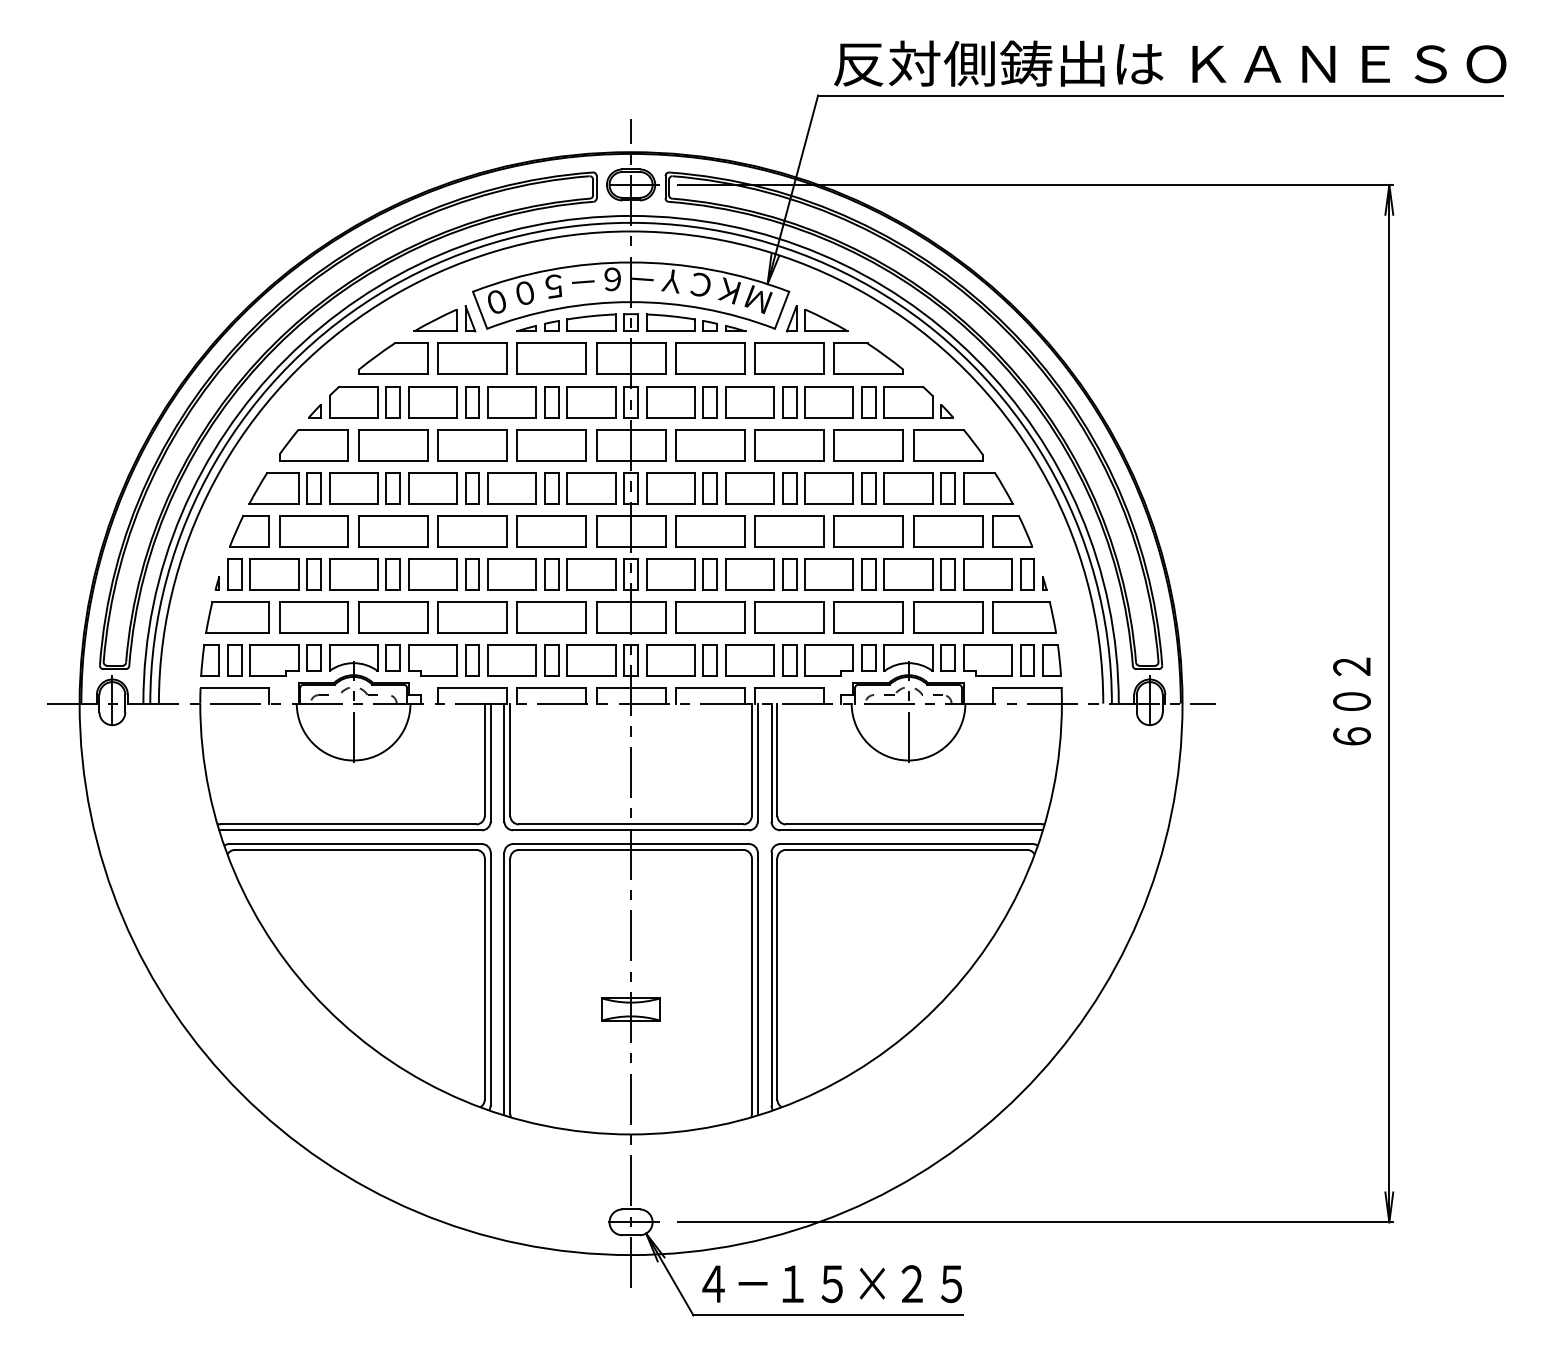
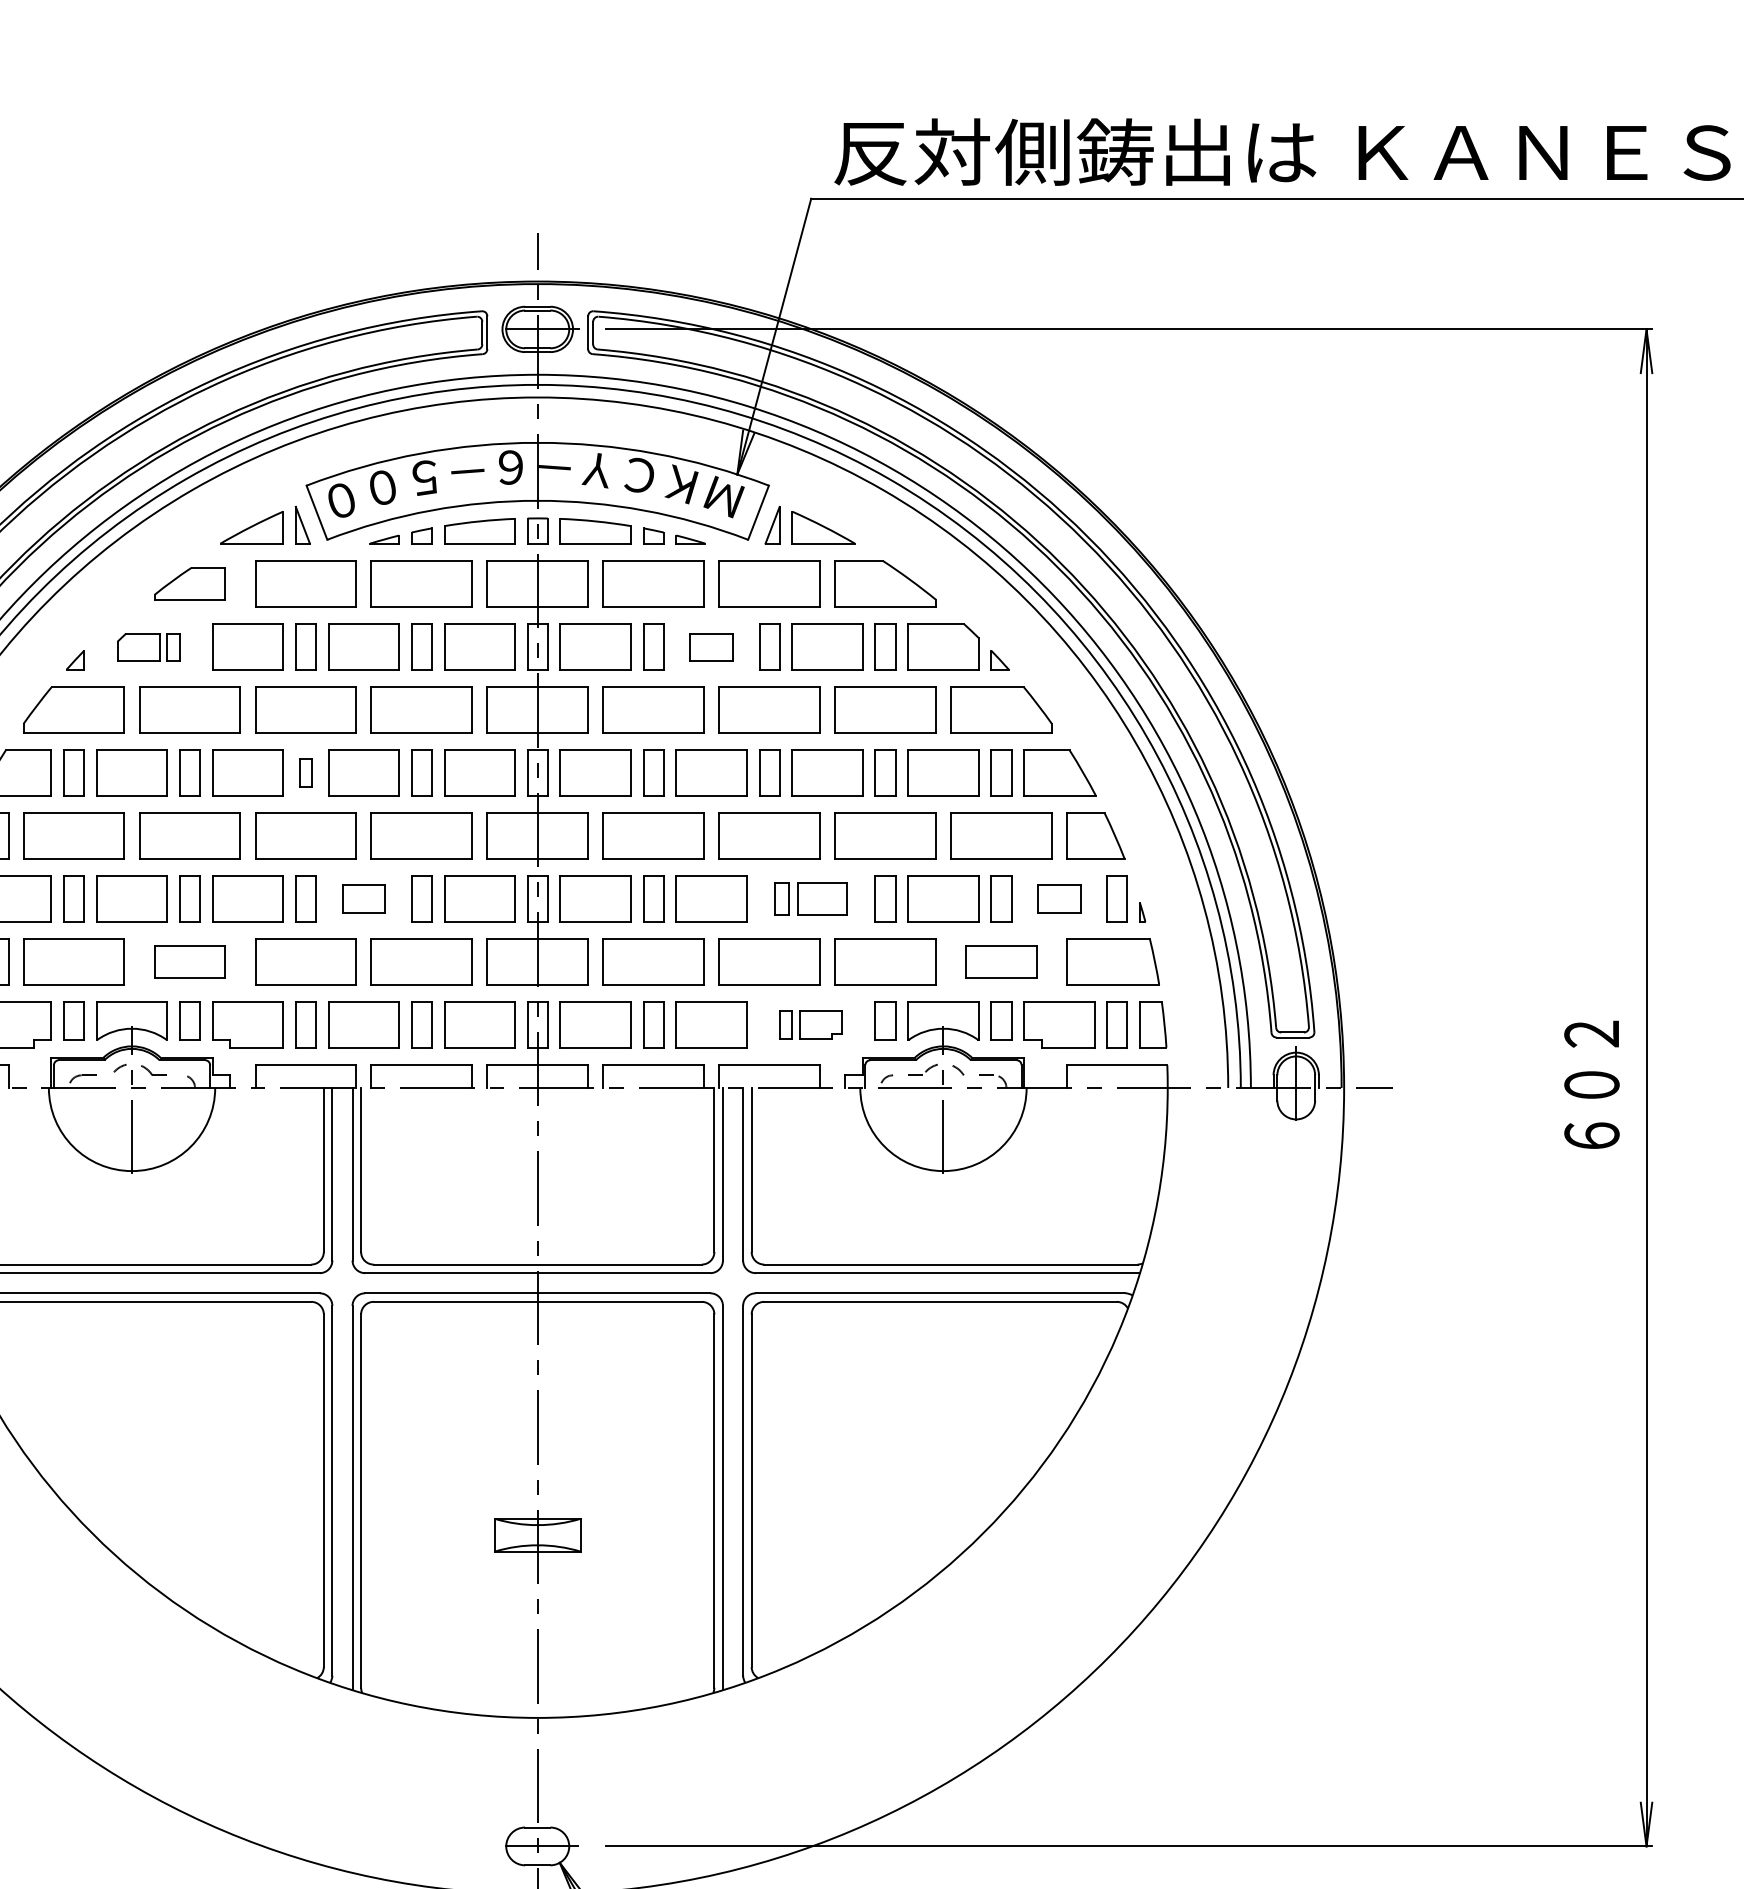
part: (393, 358) -> (190, 583), size x0.7
part: (364, 402) -> (147, 647), size x0.6
part: (749, 402) -> (710, 647), size x0.6
part: (472, 488) -> (305, 773), size x0.6
part: (511, 574) -> (362, 899), size x0.6
part: (817, 574) -> (810, 899), size x0.7
part: (987, 574) -> (1058, 899), size x0.6
part: (393, 617) -> (190, 961), size x0.7
part: (948, 617) -> (1001, 961), size x0.7
part: (817, 660) -> (810, 1024), size x0.6

